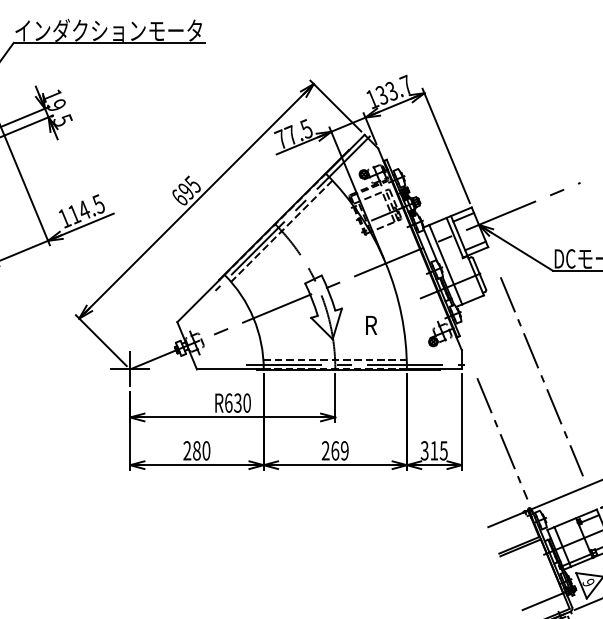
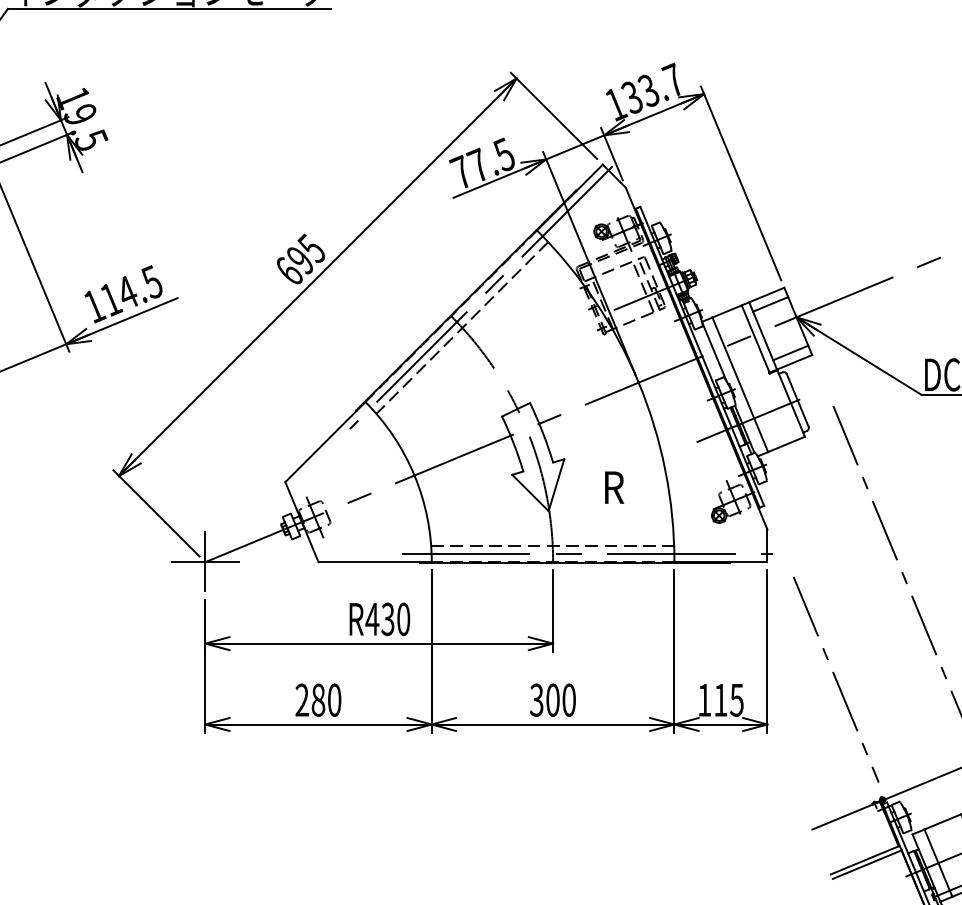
text: (228, 402) -> (372, 618), R630 -> R430
text: (334, 450) -> (551, 699), 269 -> 300
text: (424, 450) -> (704, 699), 315 -> 115

